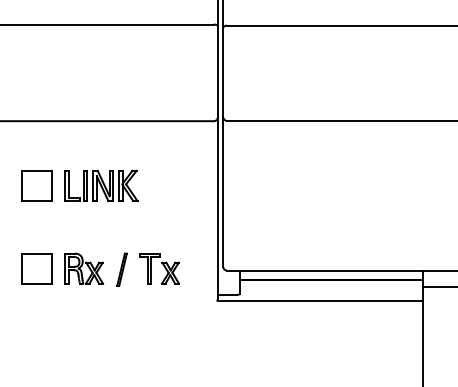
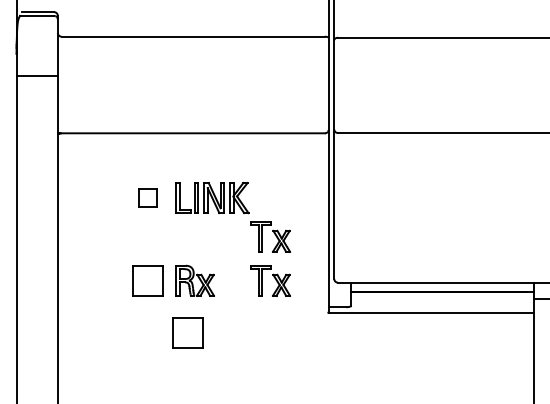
part: (36, 185) -> (147, 197), size x0.6
part: (159, 224) -> (270, 236), added
part: (121, 269) -> (232, 281), removed
part: (76, 320) -> (187, 332), added

